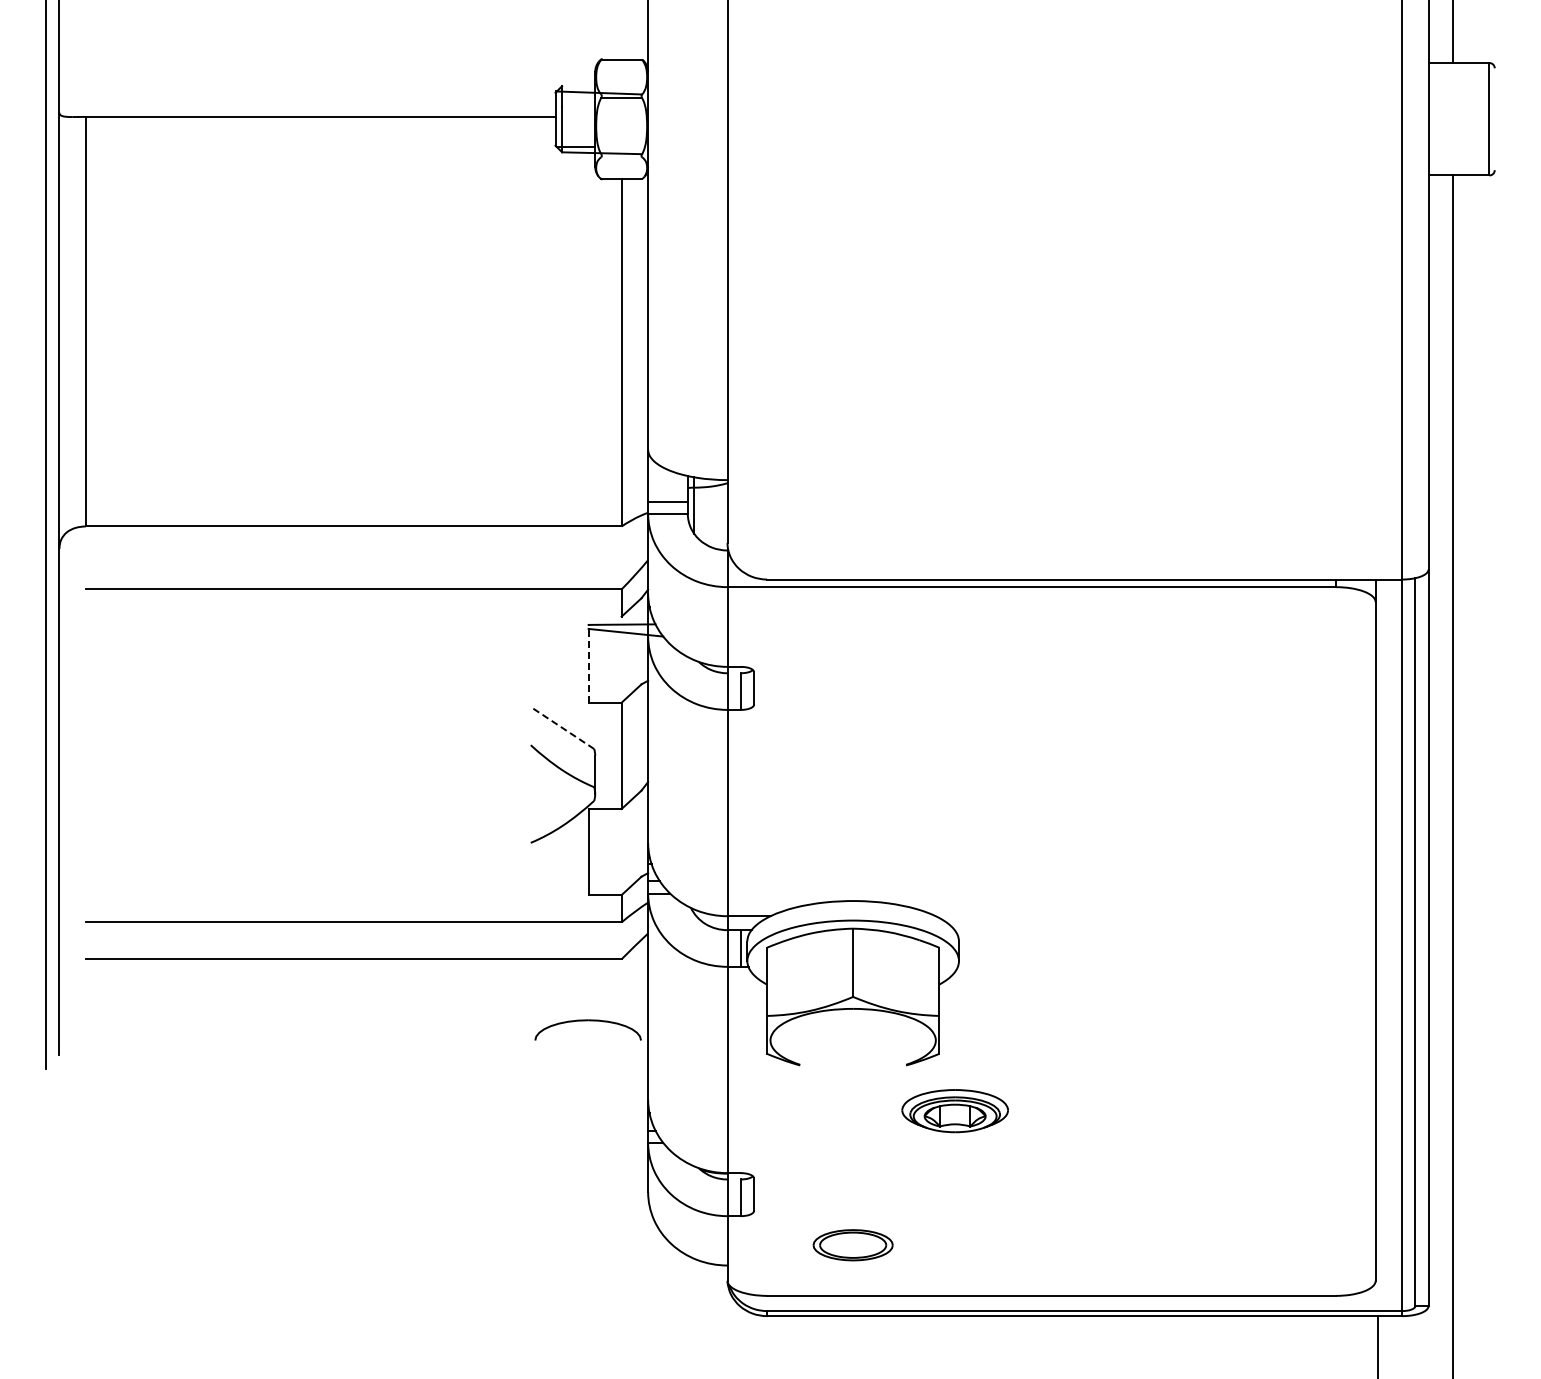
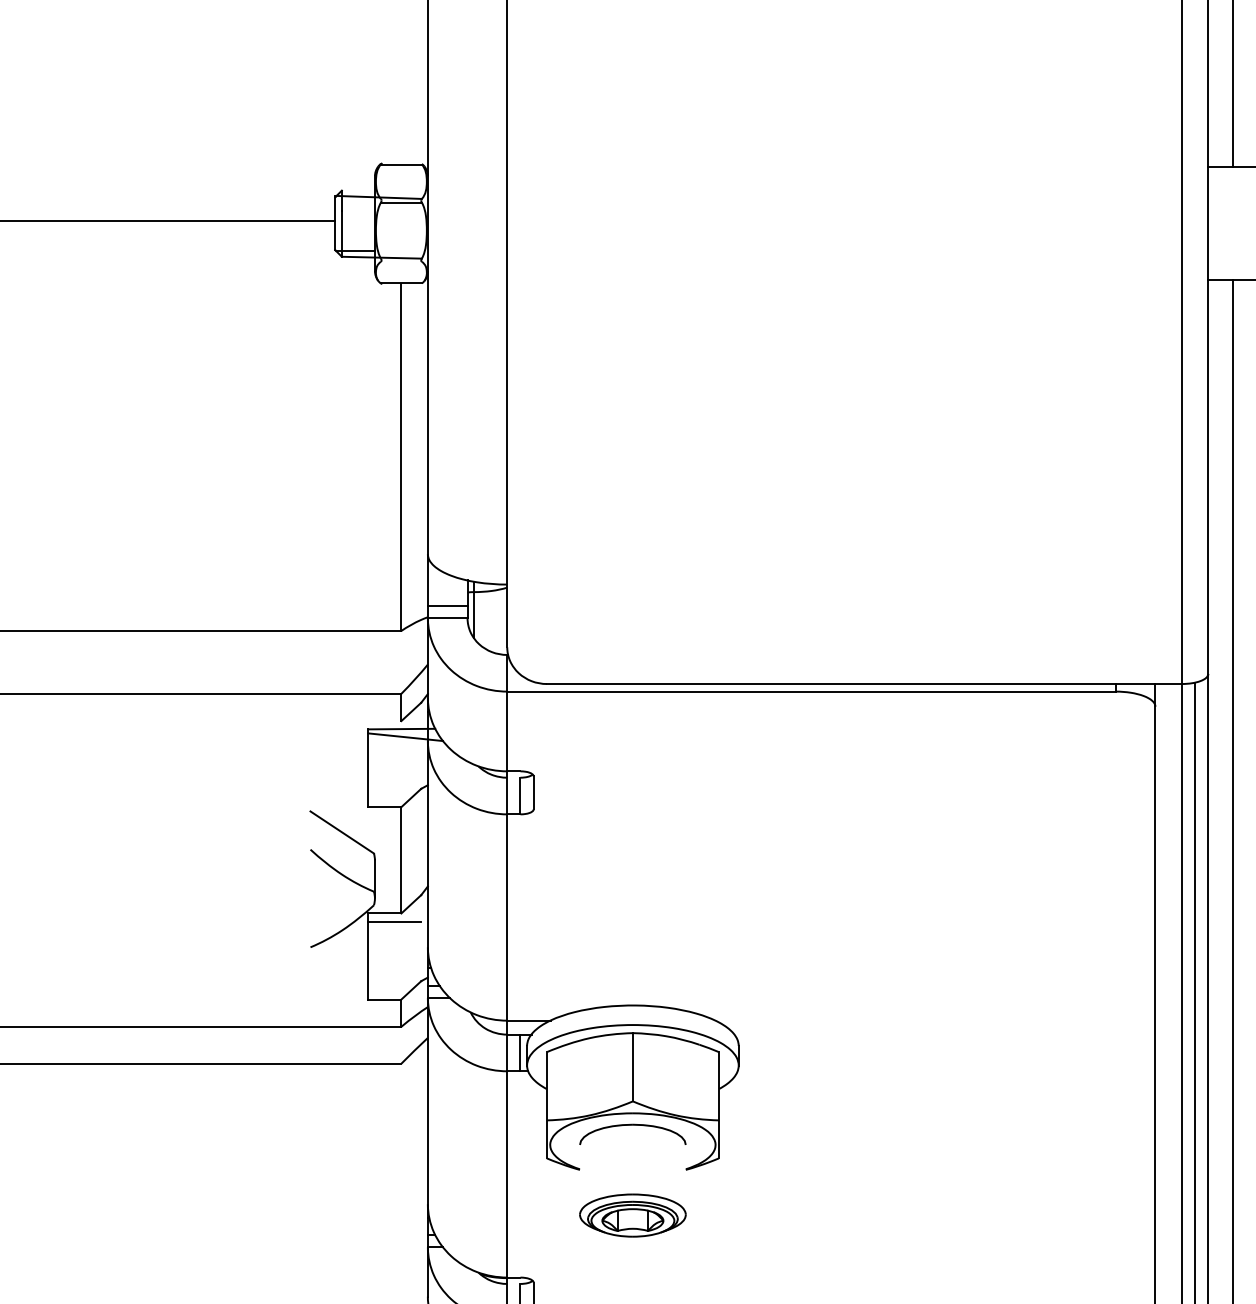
line: (588, 663) -> (368, 767), dashed -> solid
line: (562, 727) -> (342, 831), dashed -> solid
line: (614, 817) -> (394, 921), added
part: (587, 1021) -> (632, 1125), moved
part: (954, 1111) -> (632, 1215), moved

